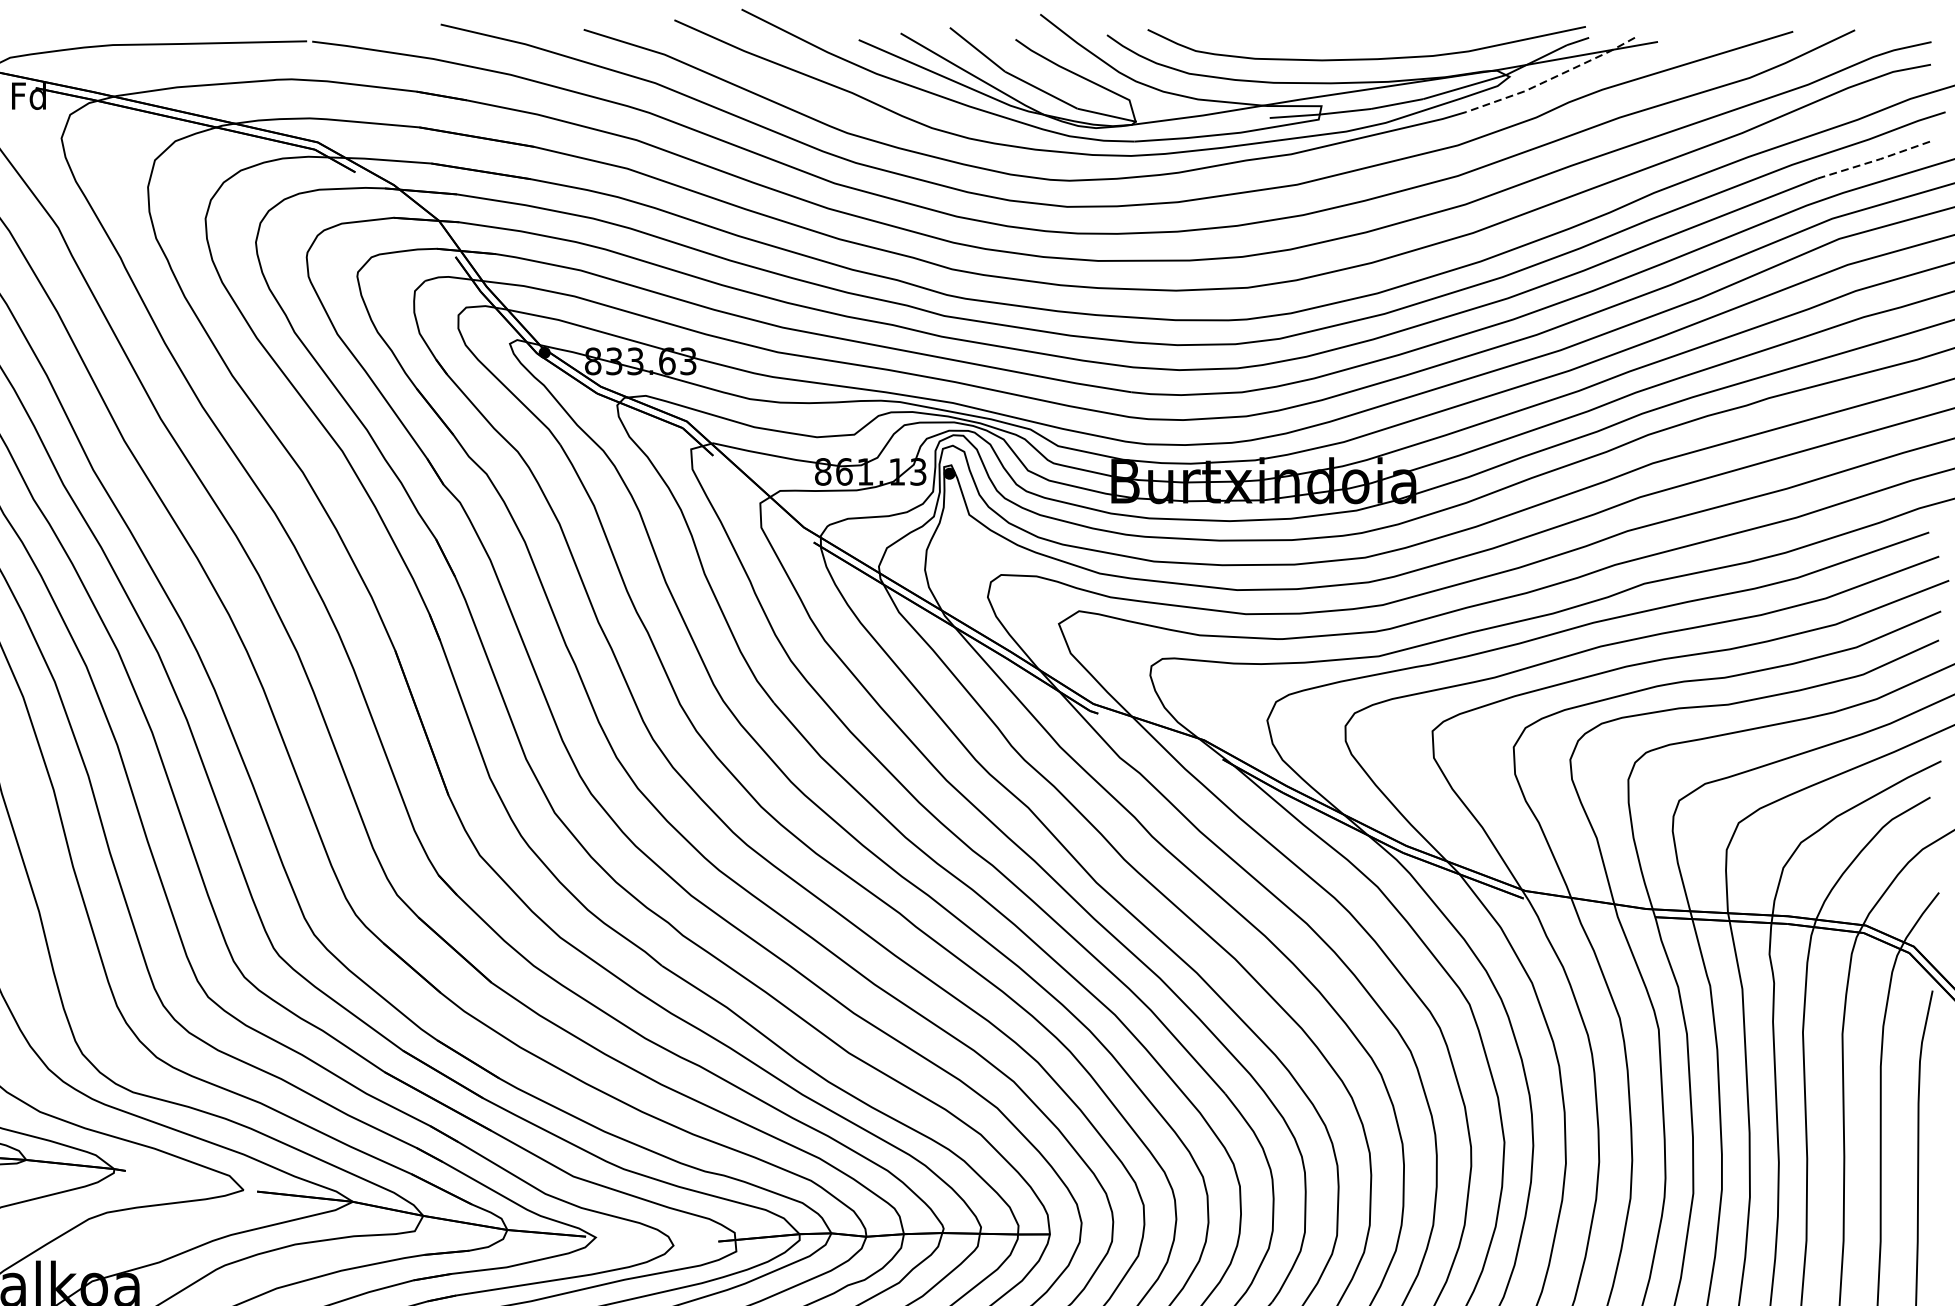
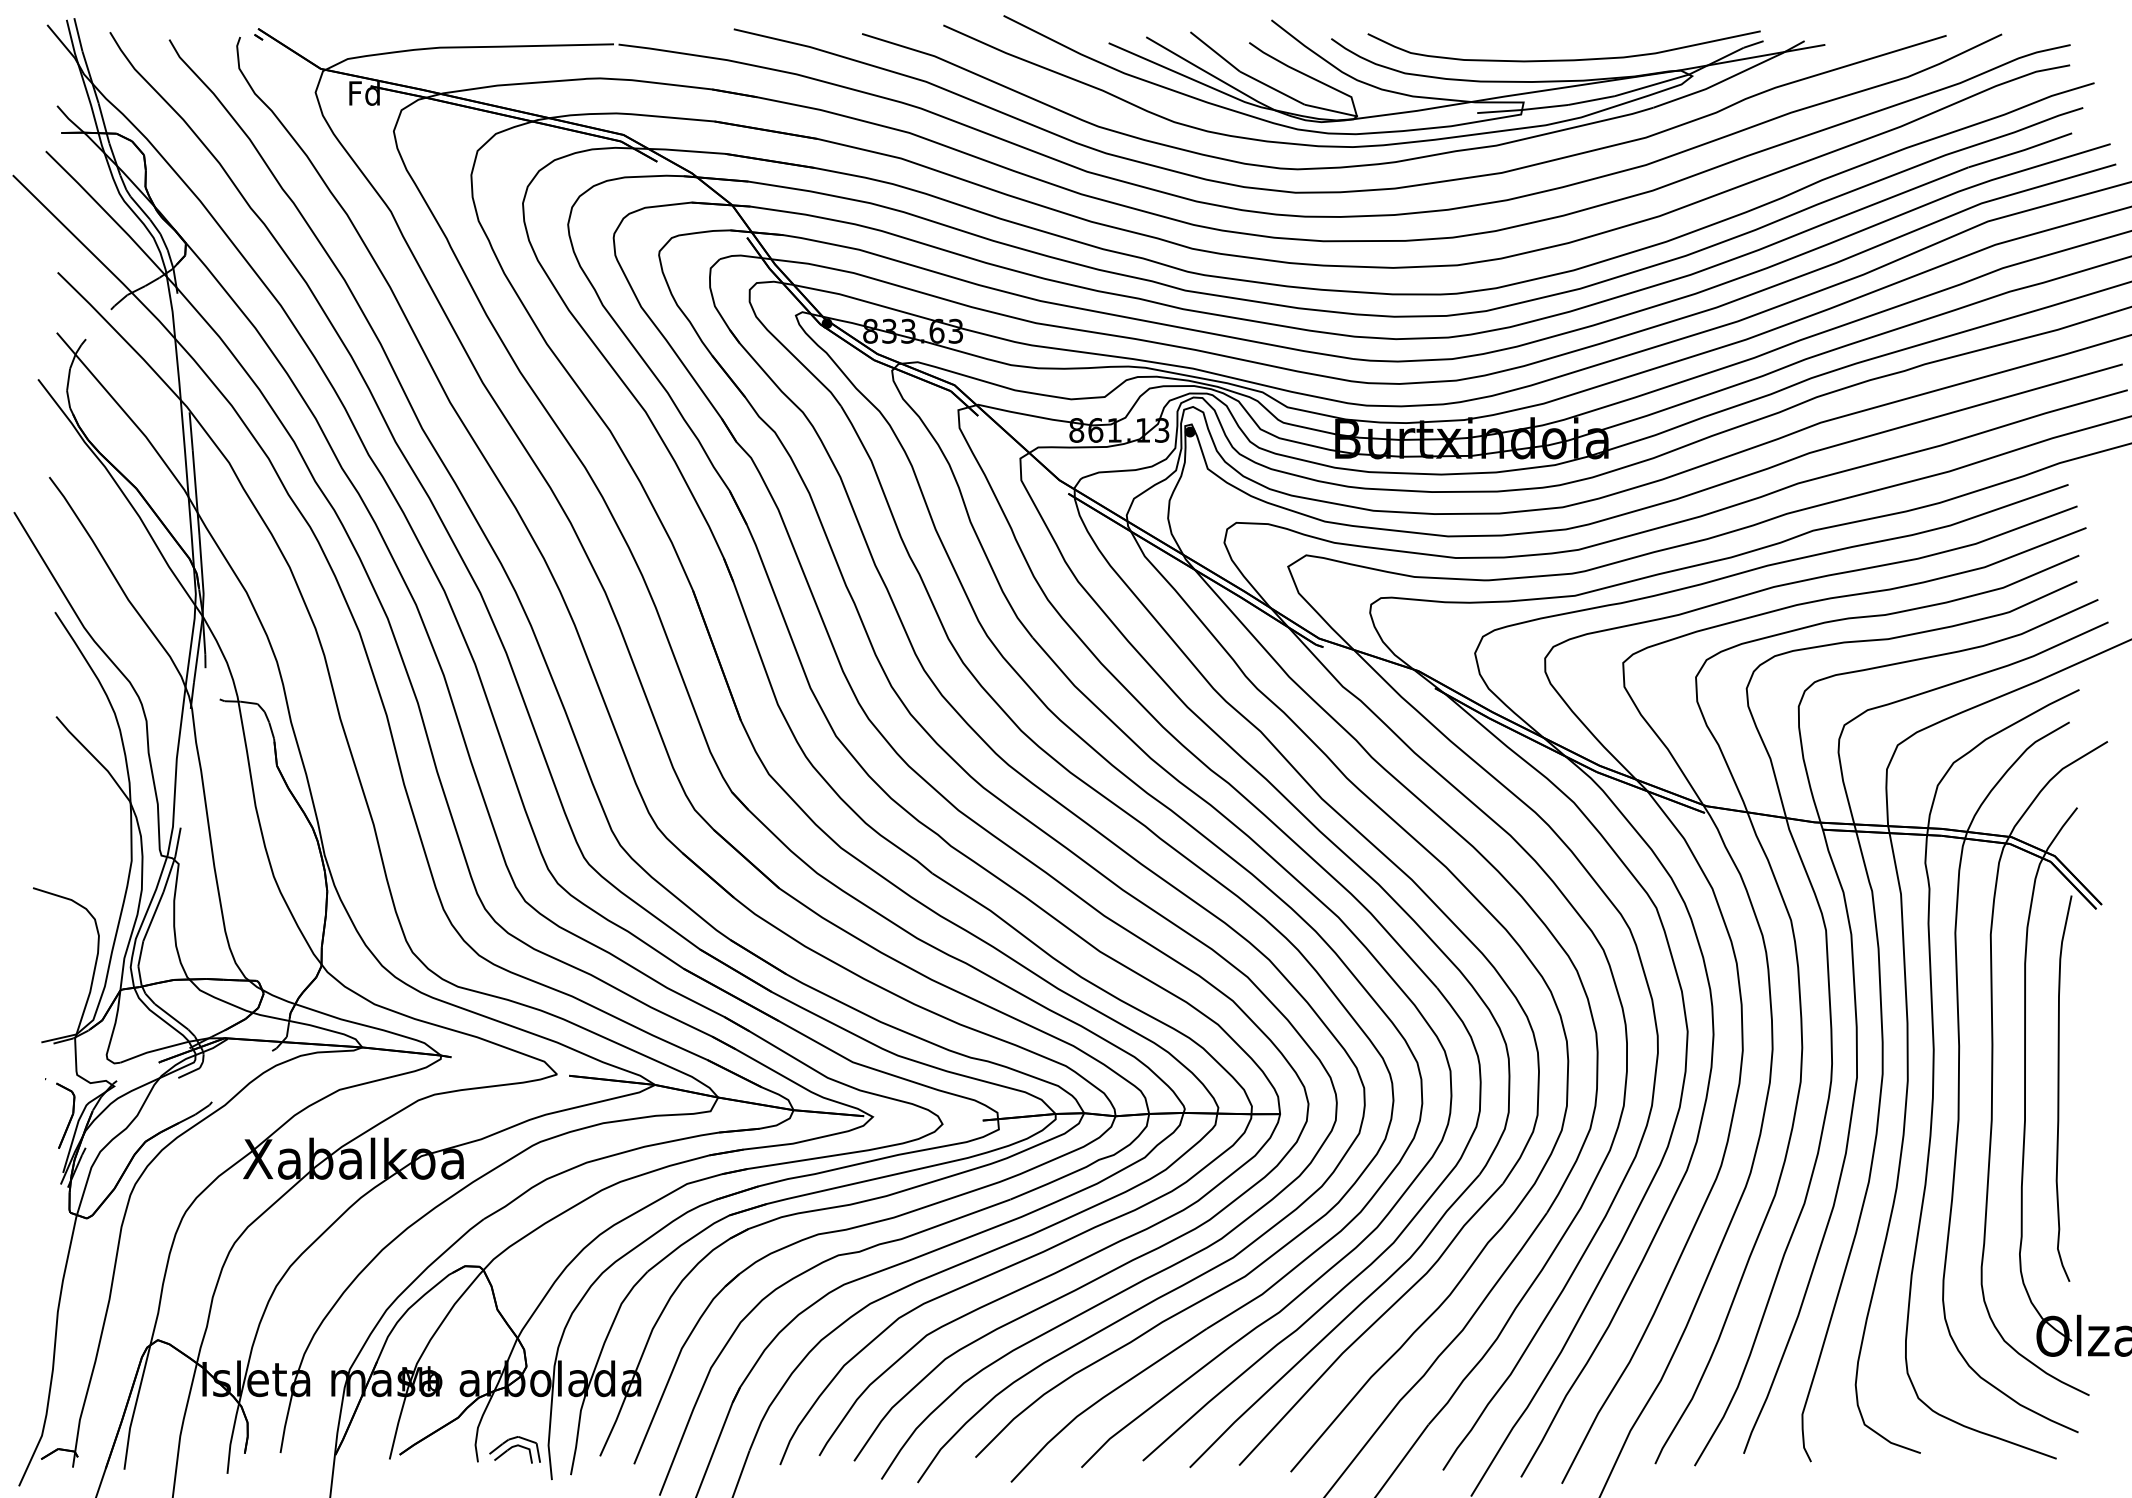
line: (1552, 78) -> (1730, 77), dashed -> solid
line: (1876, 159) -> (2021, 150), dashed -> solid

